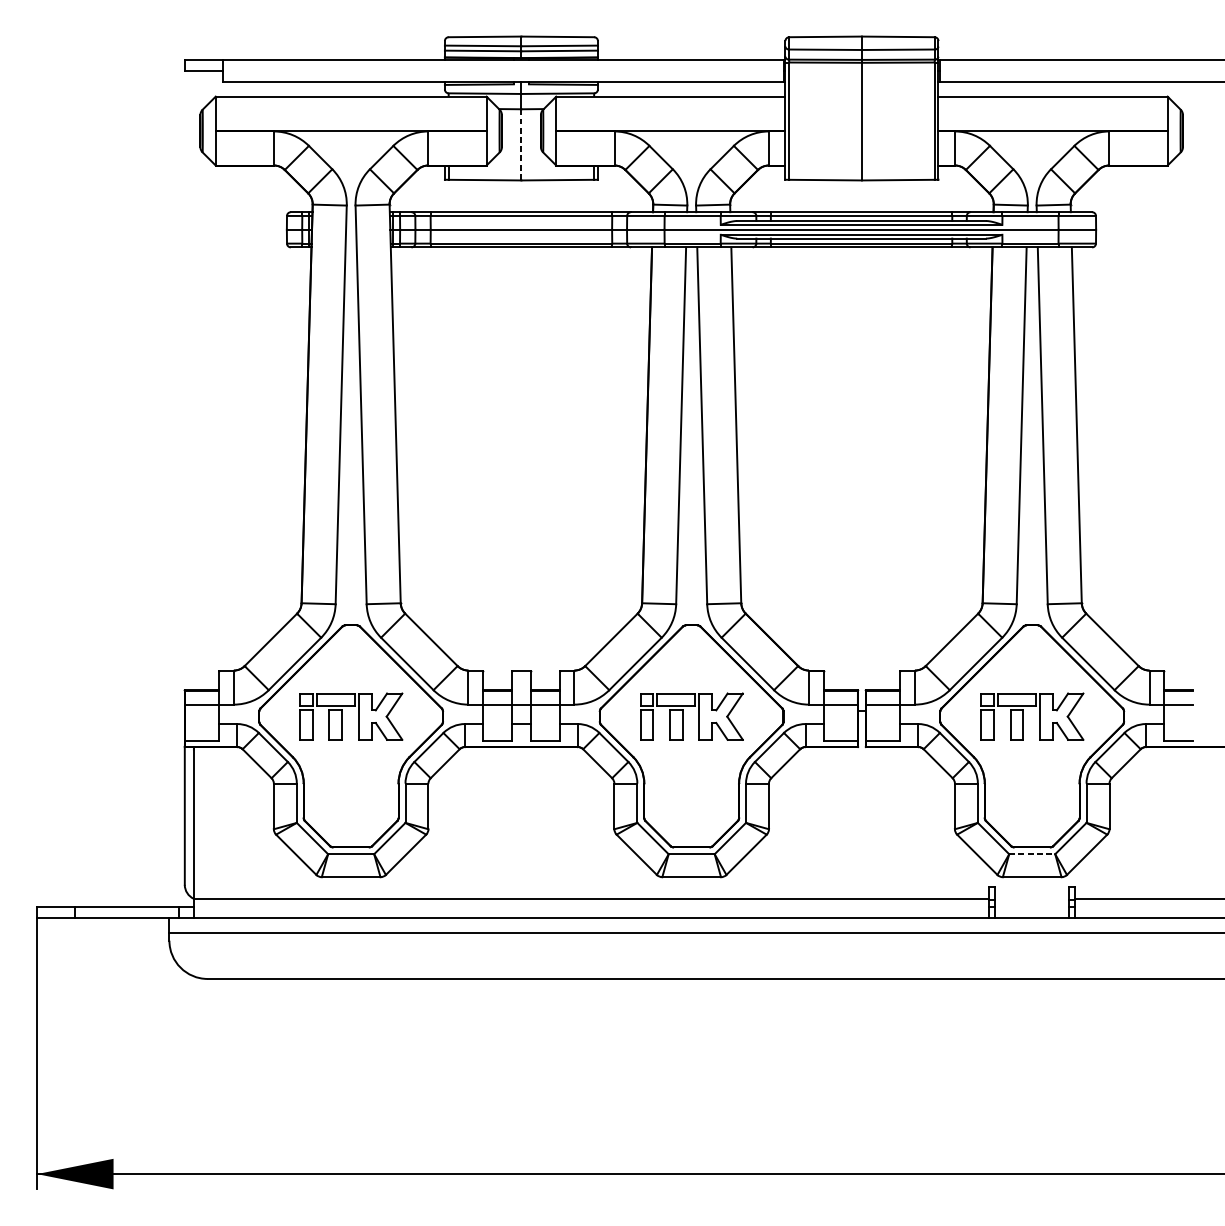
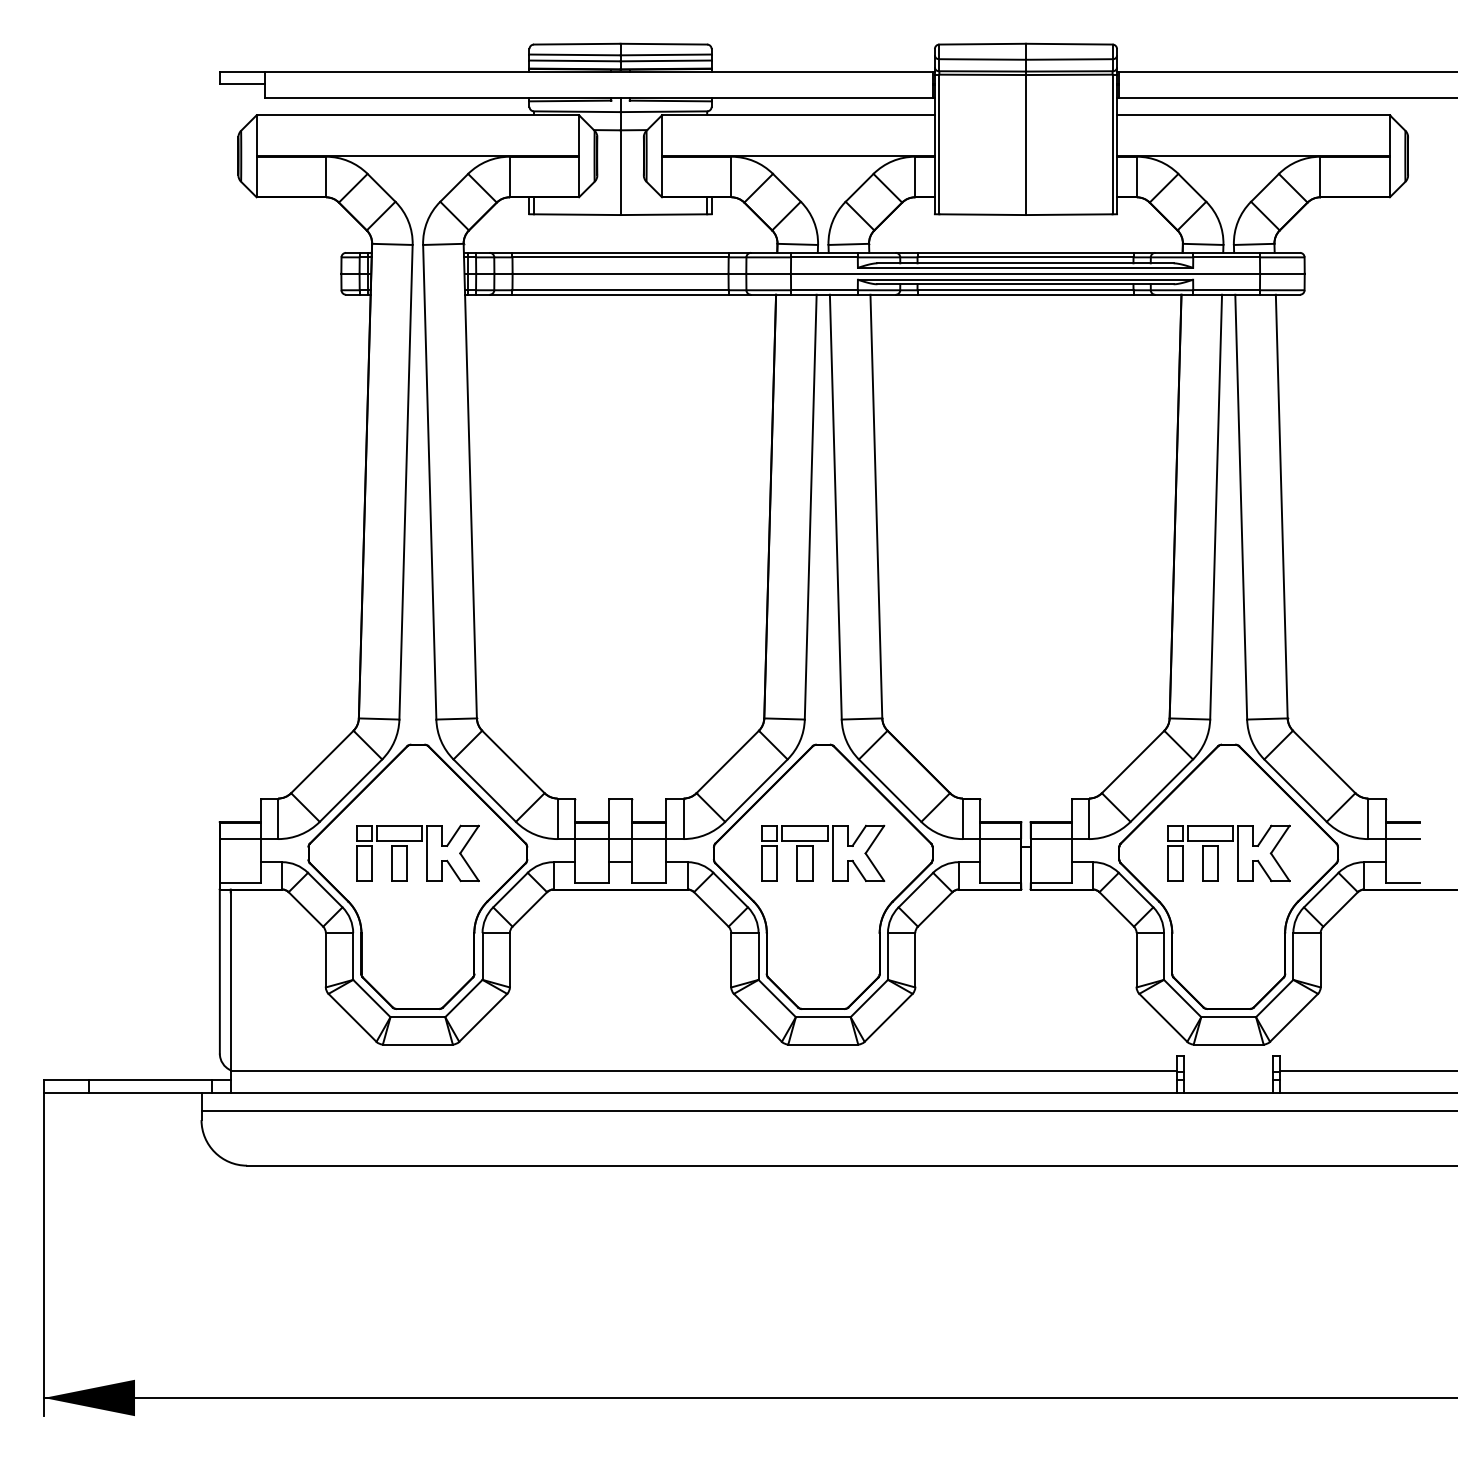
line: (521, 145) -> (620, 173), dashed -> solid
line: (1032, 854) -> (1229, 1017), dashed -> solid

